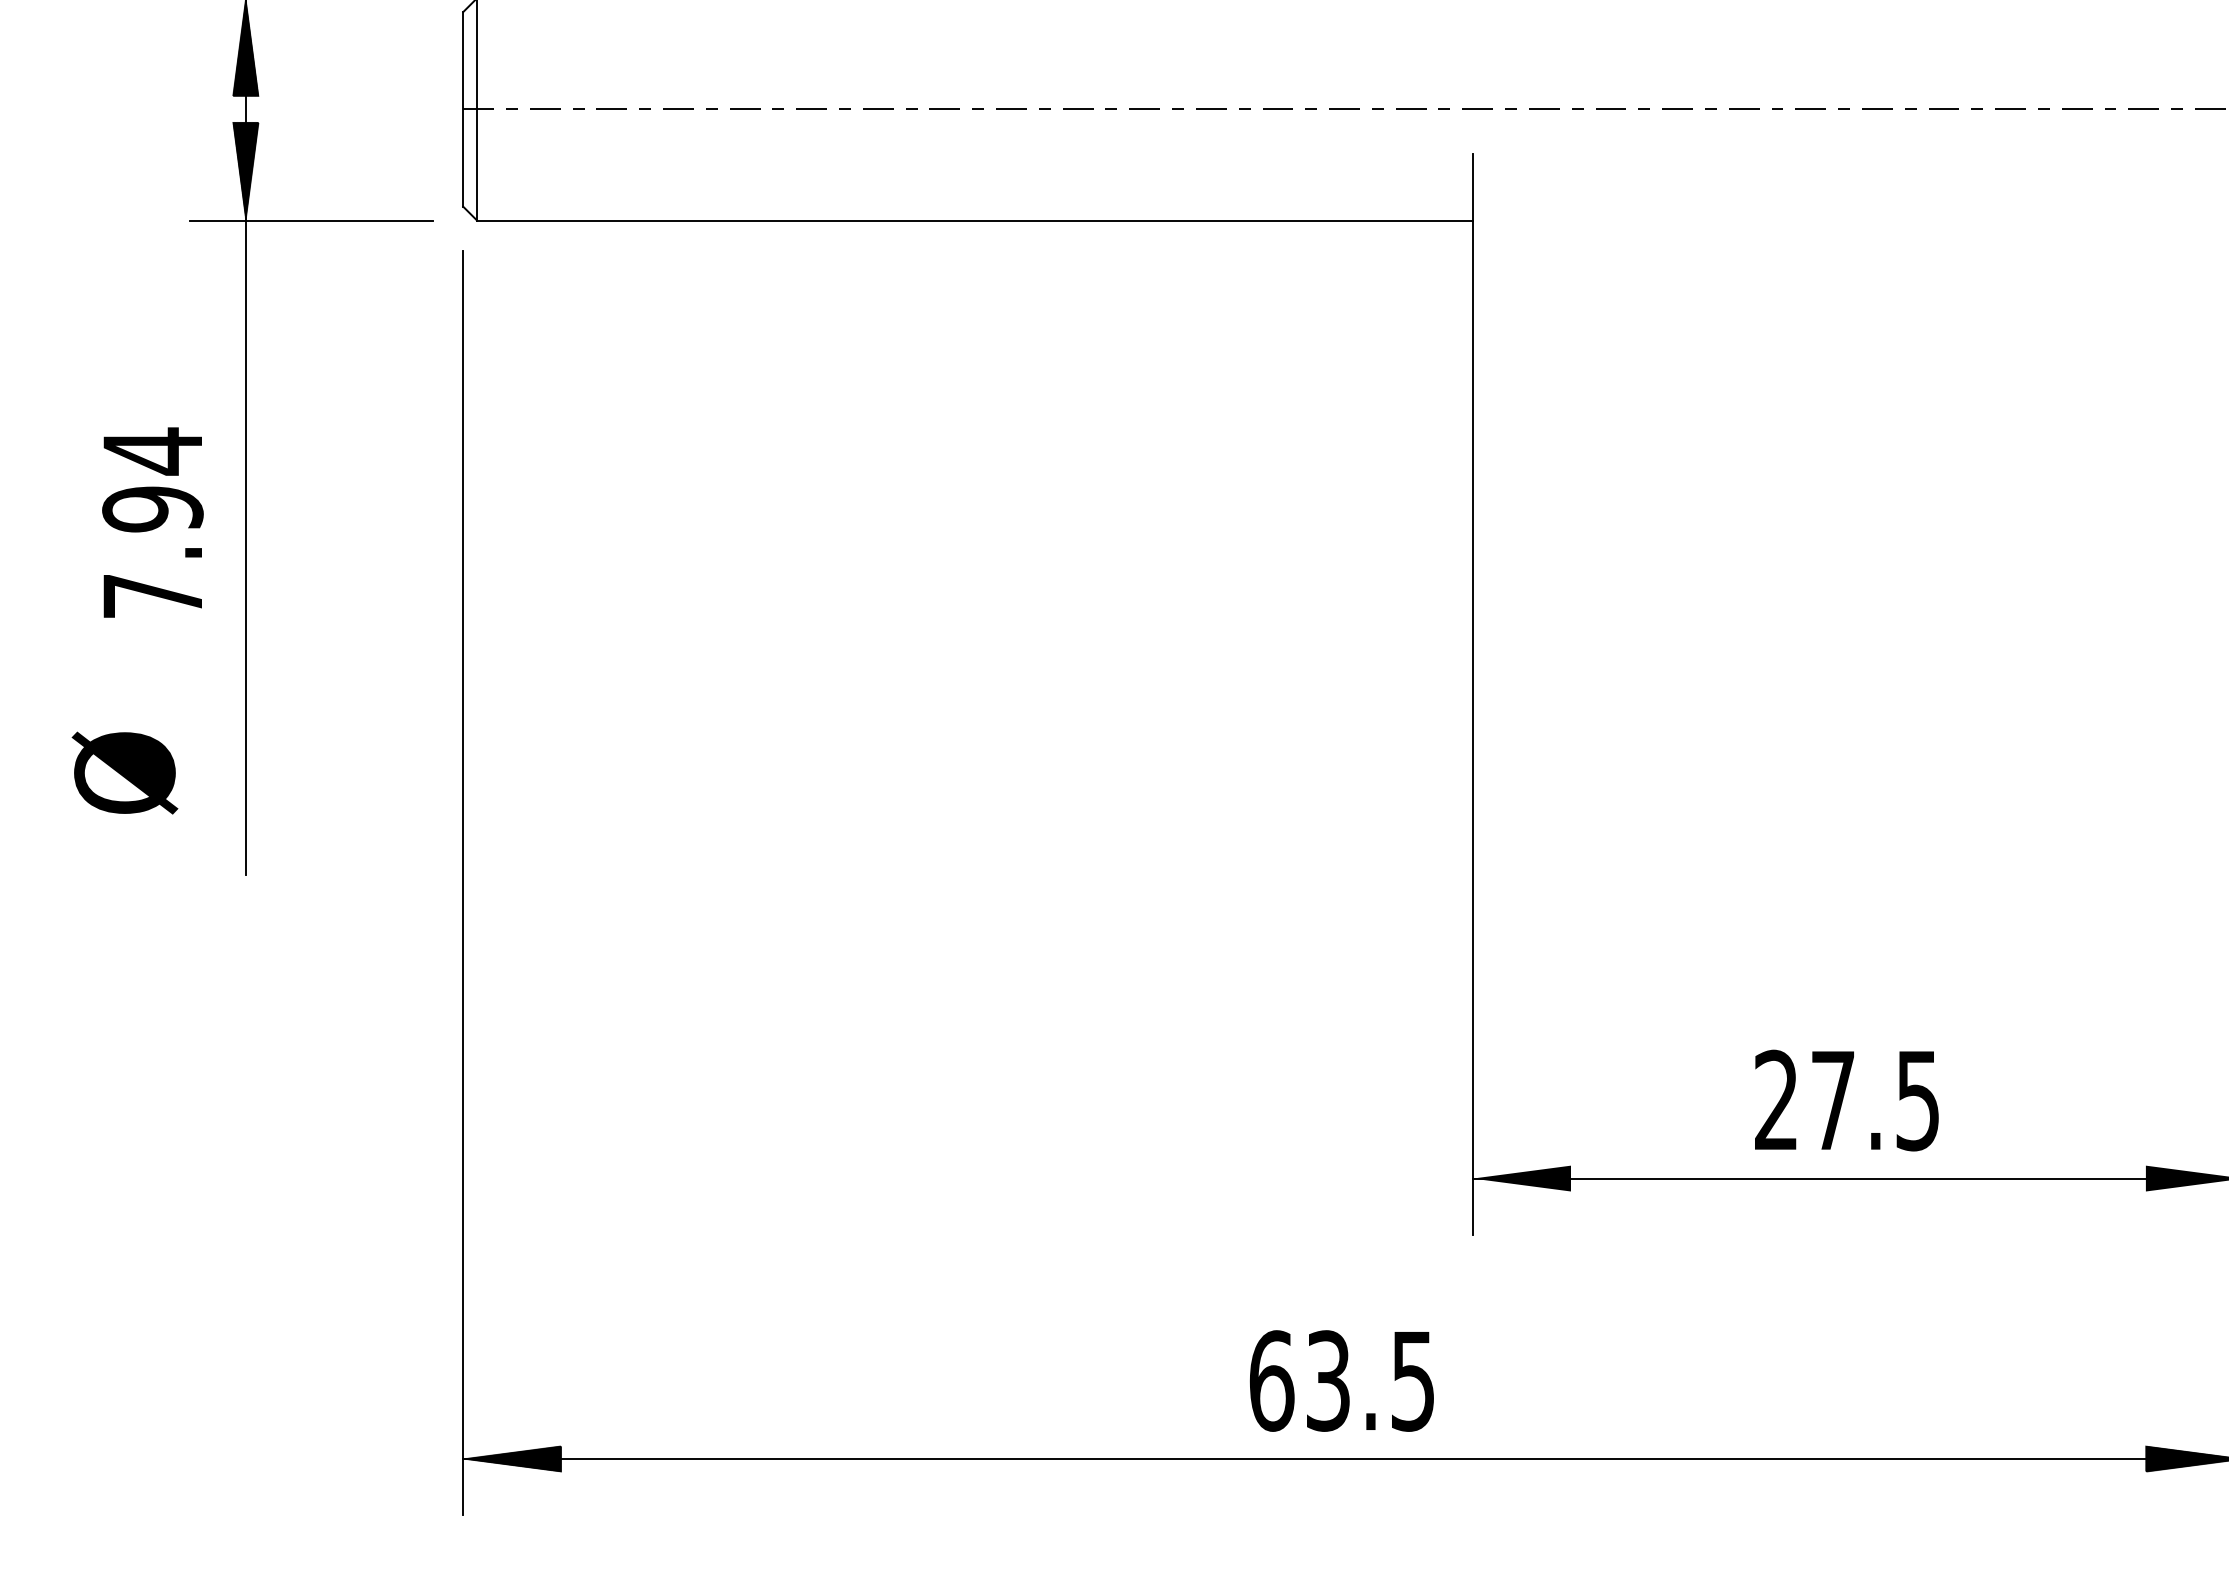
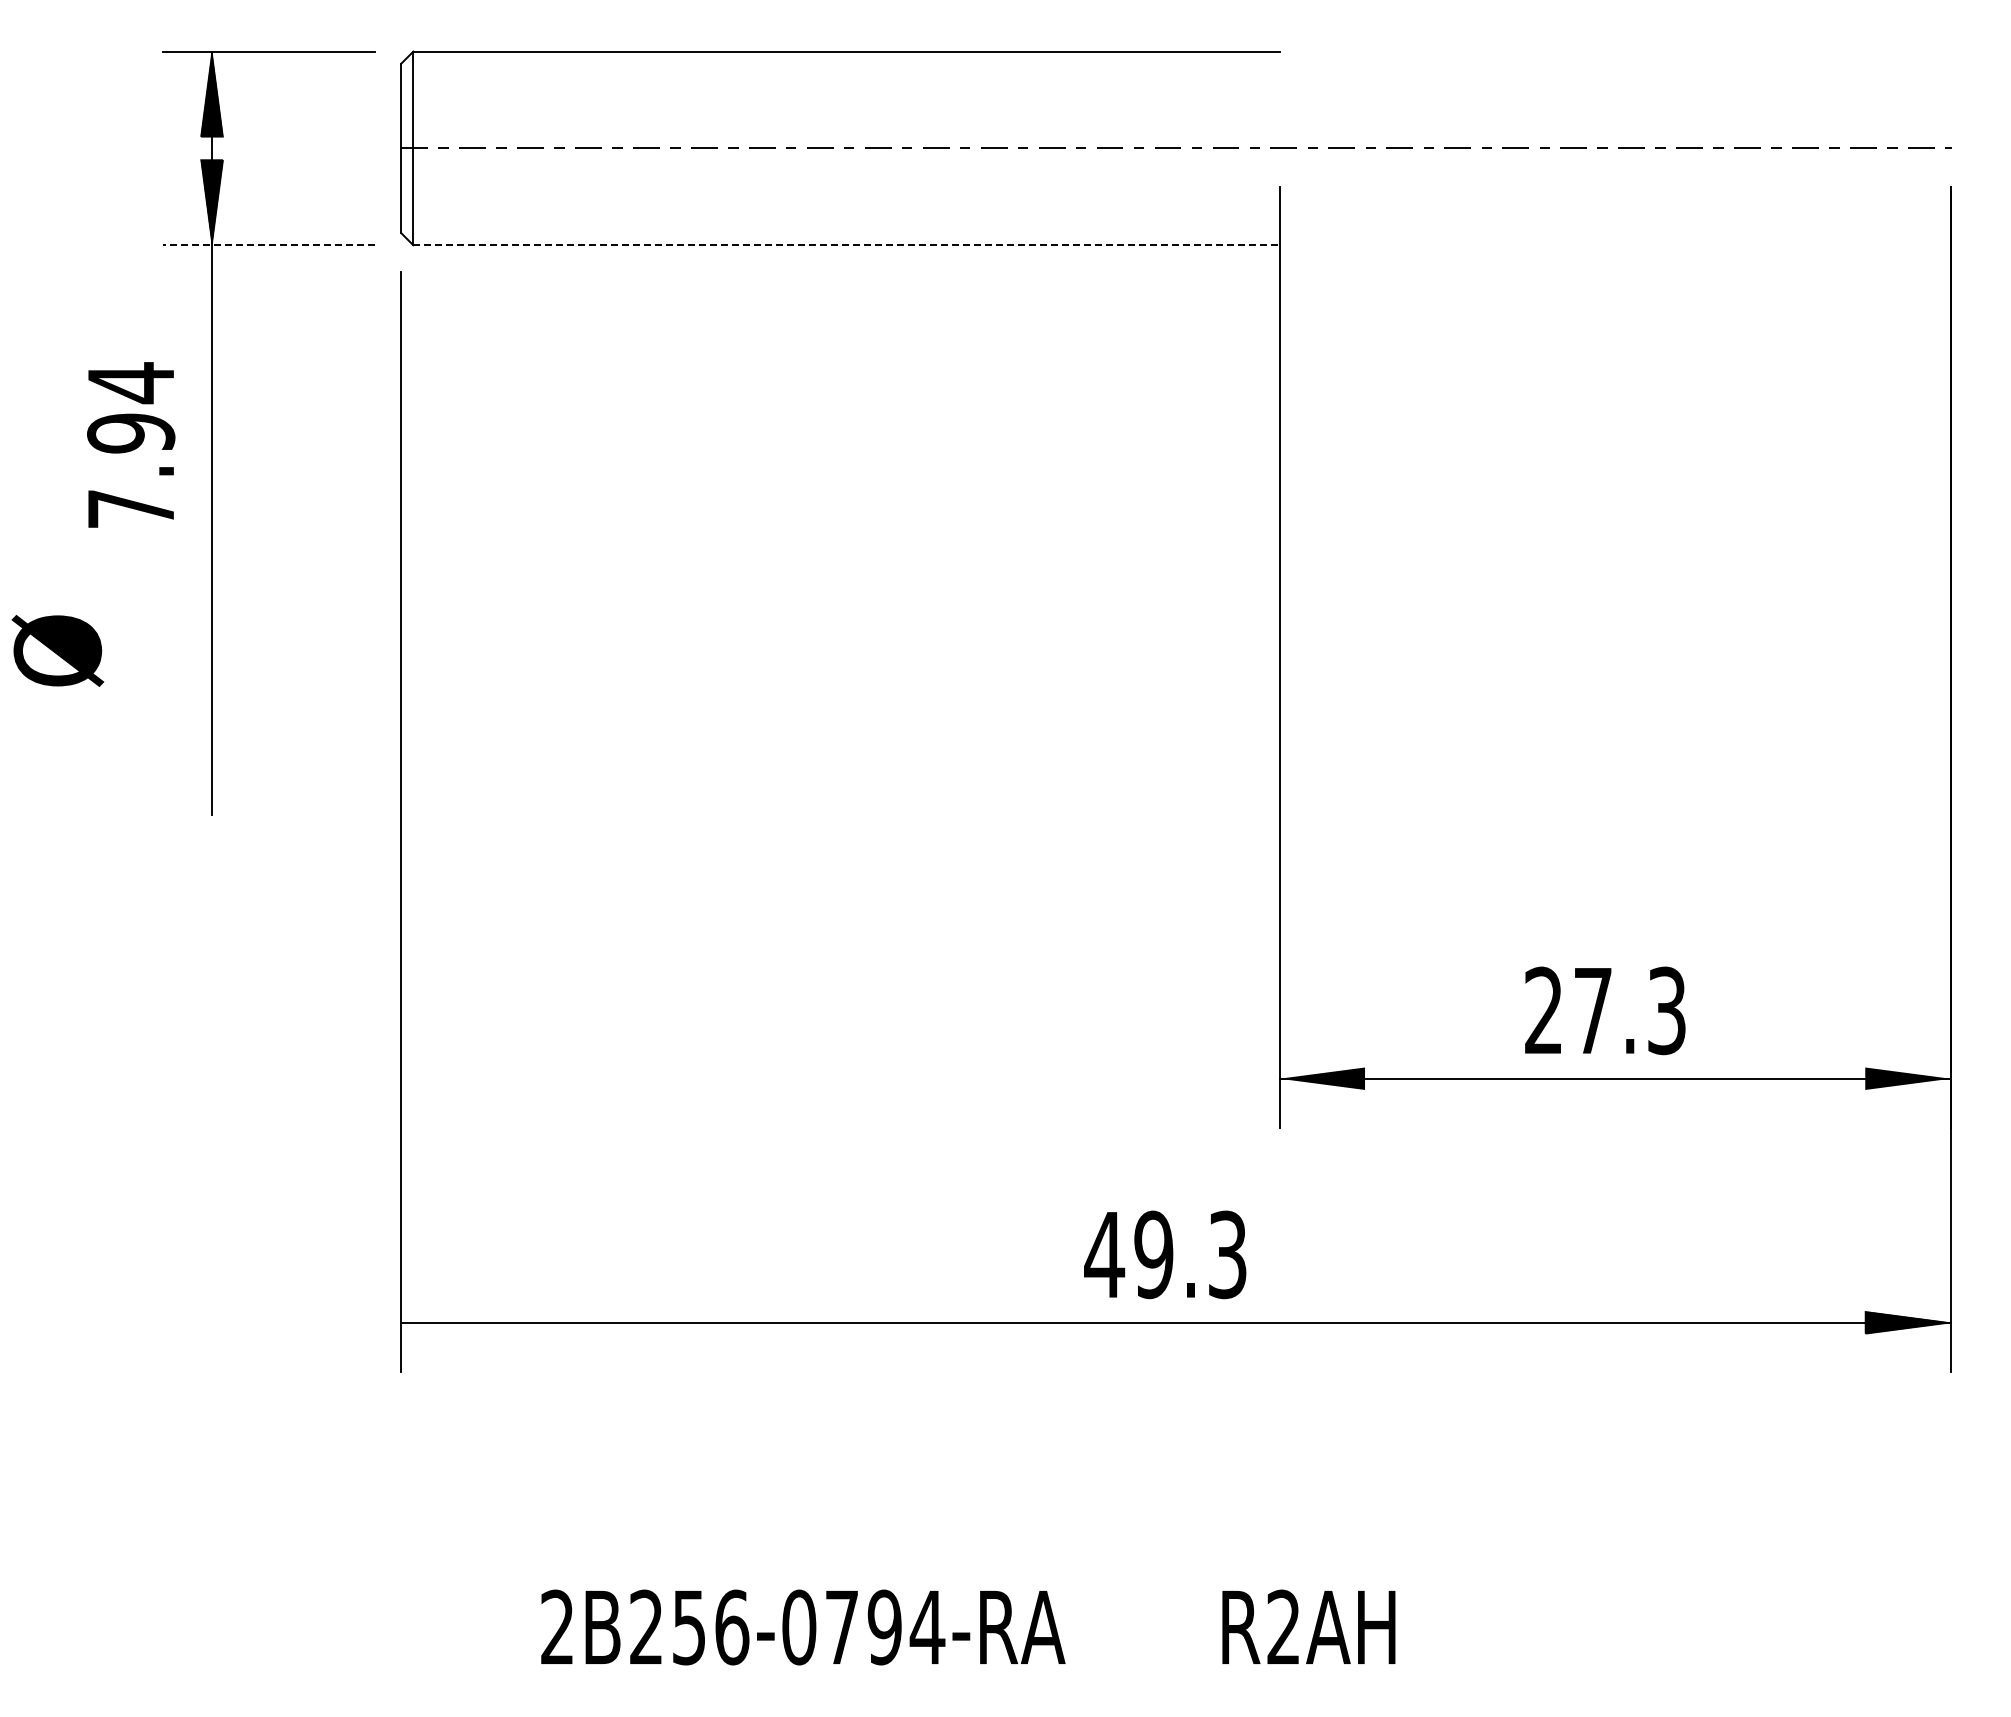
line: (310, 220) -> (268, 245), solid -> dashed
line: (976, 220) -> (847, 245), solid -> dashed
text: (153, 522) -> (131, 444), moved
text: (124, 772) -> (57, 650), moved
text: (1917, 1100) -> (1666, 1010), 27.5 -> 27.3
text: (1341, 1380) -> (1165, 1254), 63.5 -> 49.3
hatch: (511, 1458) -> (443, 1322), removed

